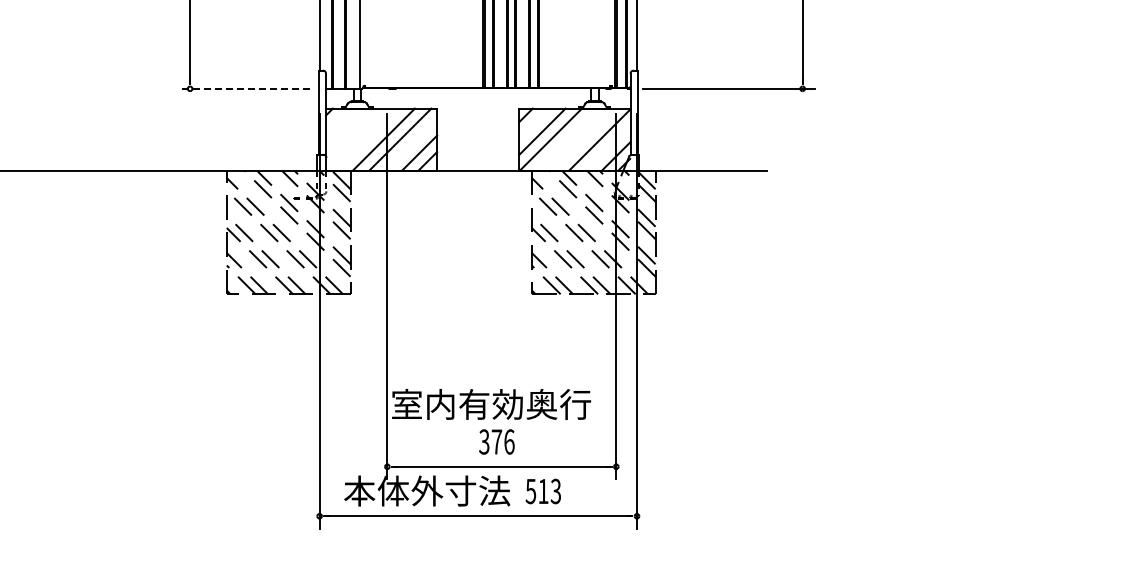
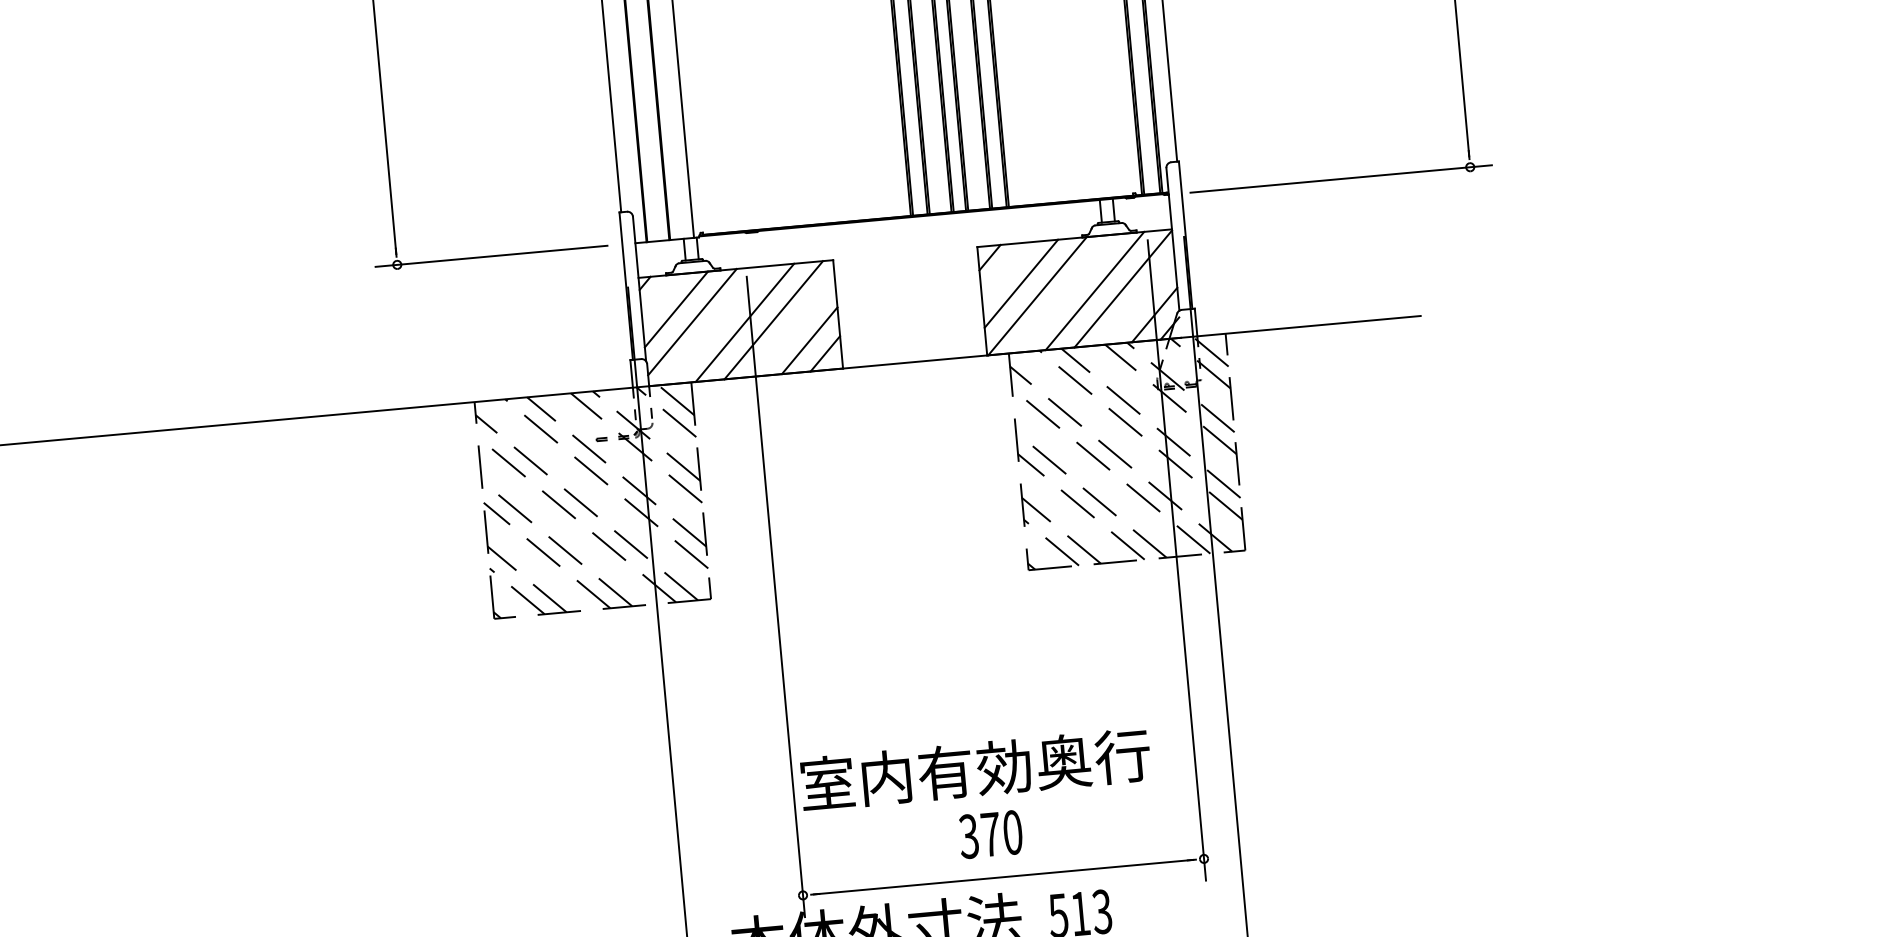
line: (243, 88) -> (490, 255), dashed -> solid
line: (345, 128) -> (675, 309), added
line: (354, 136) -> (692, 322), added
line: (583, 139) -> (1094, 290), added
text: (509, 441) -> (1012, 831), 376 -> 370

